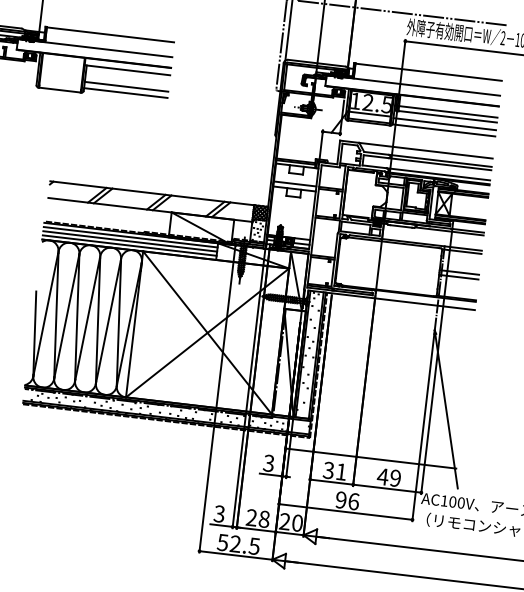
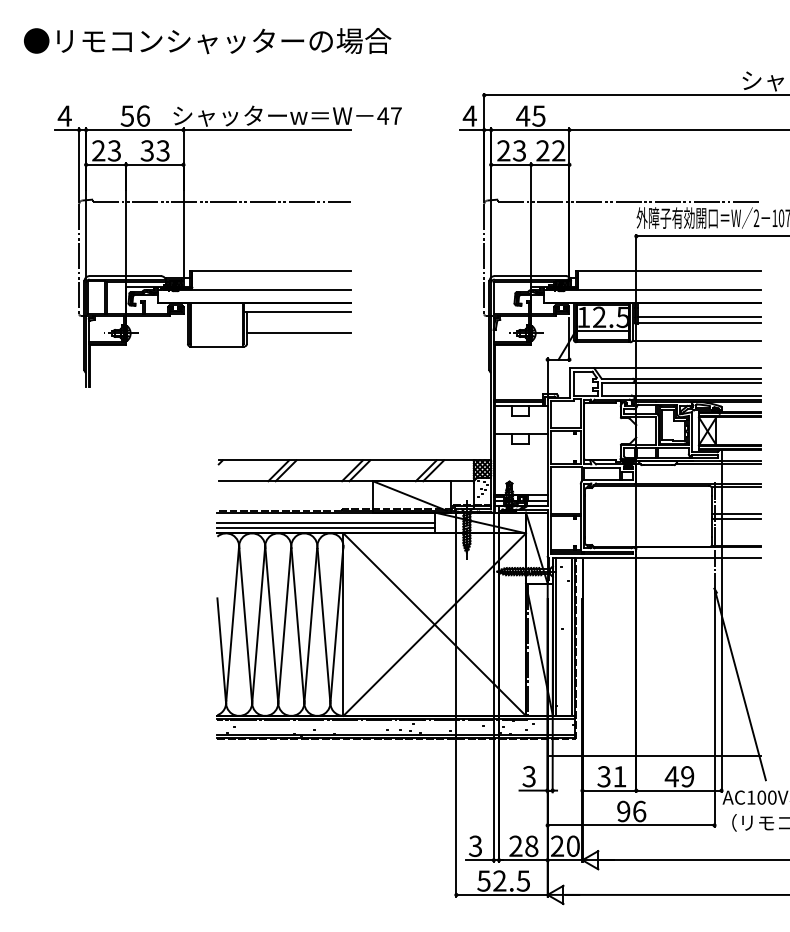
line: (125, 92) -> (298, 340), removed
line: (444, 123) -> (696, 332), removed
line: (294, 184) -> (520, 428), removed
line: (130, 237) -> (325, 517), removed

